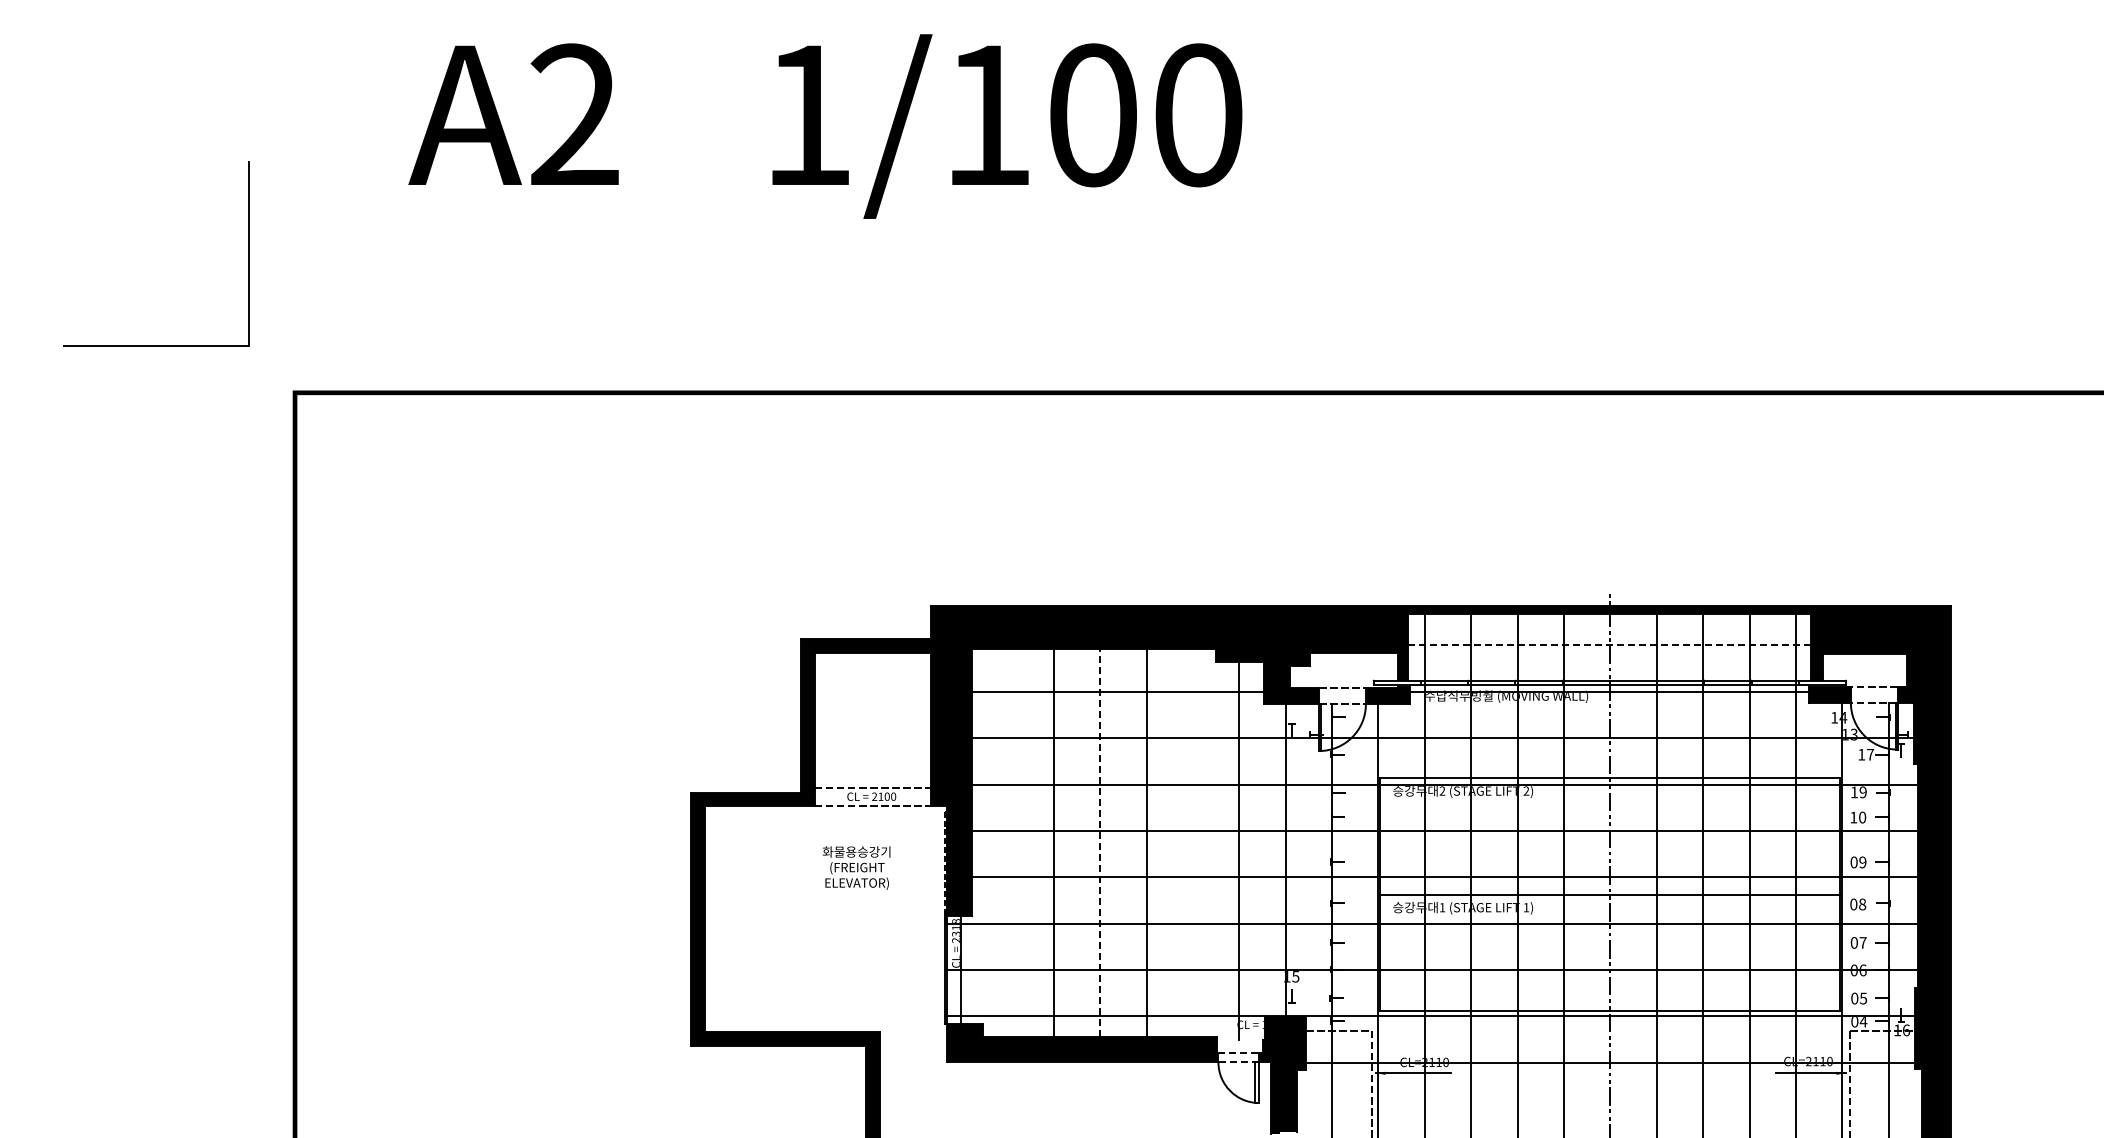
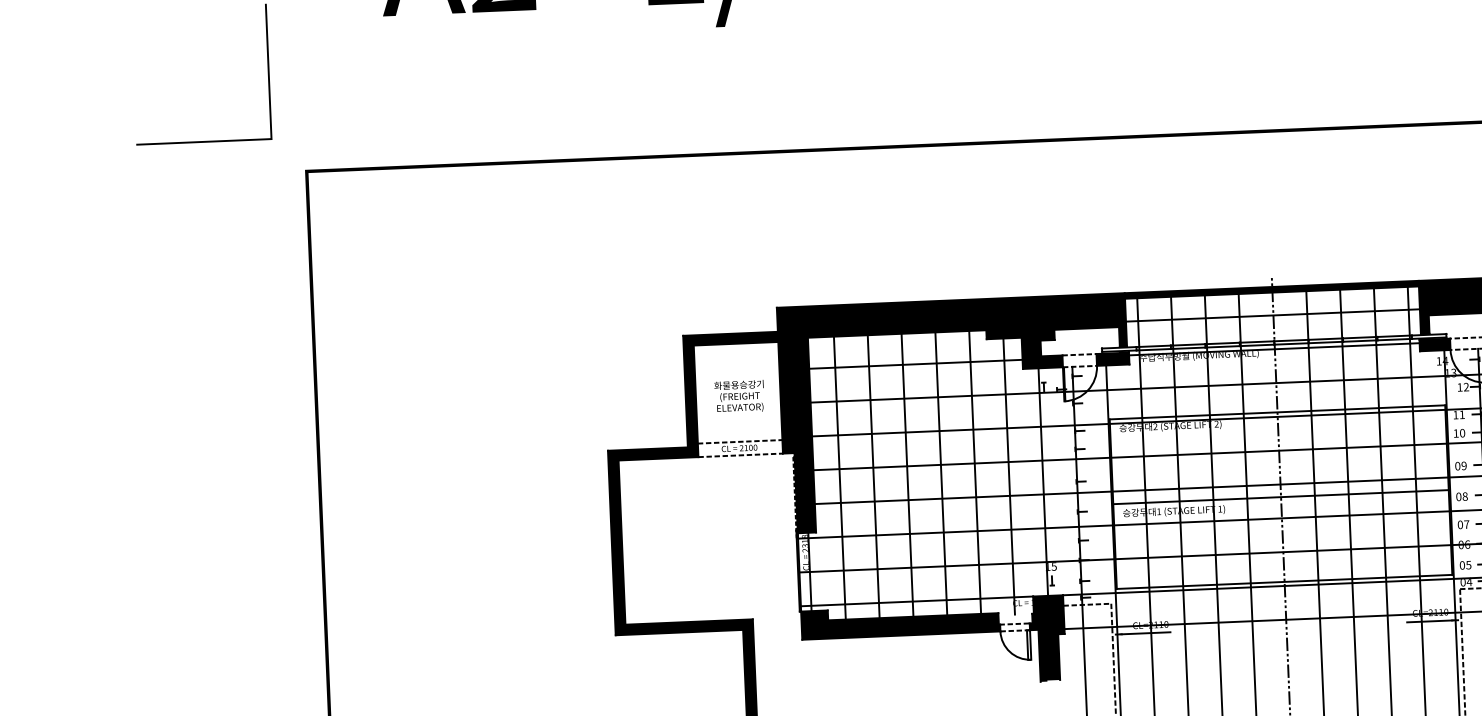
line: (1609, 645) -> (1272, 315), dashed -> solid
text: (1870, 754) -> (1466, 387), 17 -> 12
text: (1862, 792) -> (1461, 414), 19 -> 11
line: (1100, 842) -> (907, 474), dashed -> solid
line: (1007, 843) -> (839, 478), added
line: (1192, 843) -> (974, 472), added
text: (856, 867) -> (739, 396), moved

